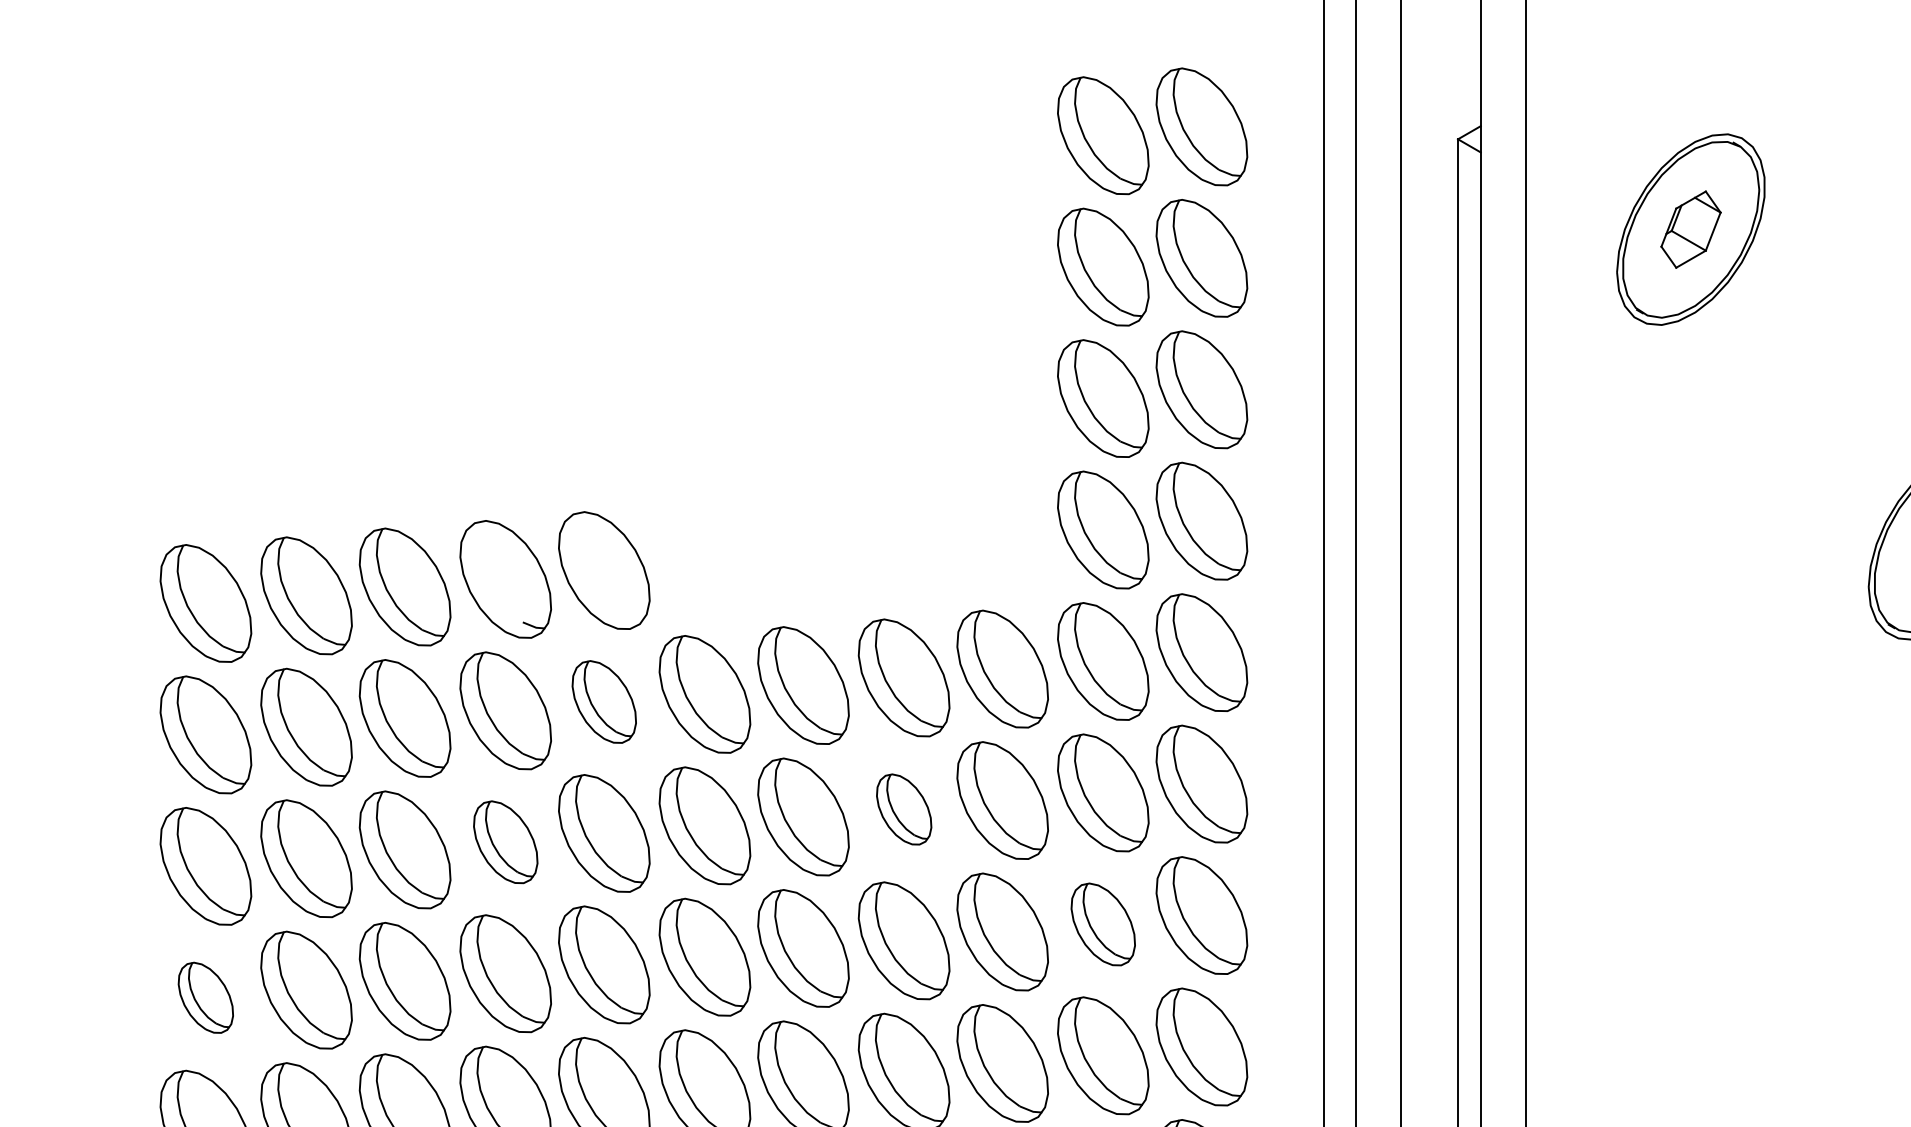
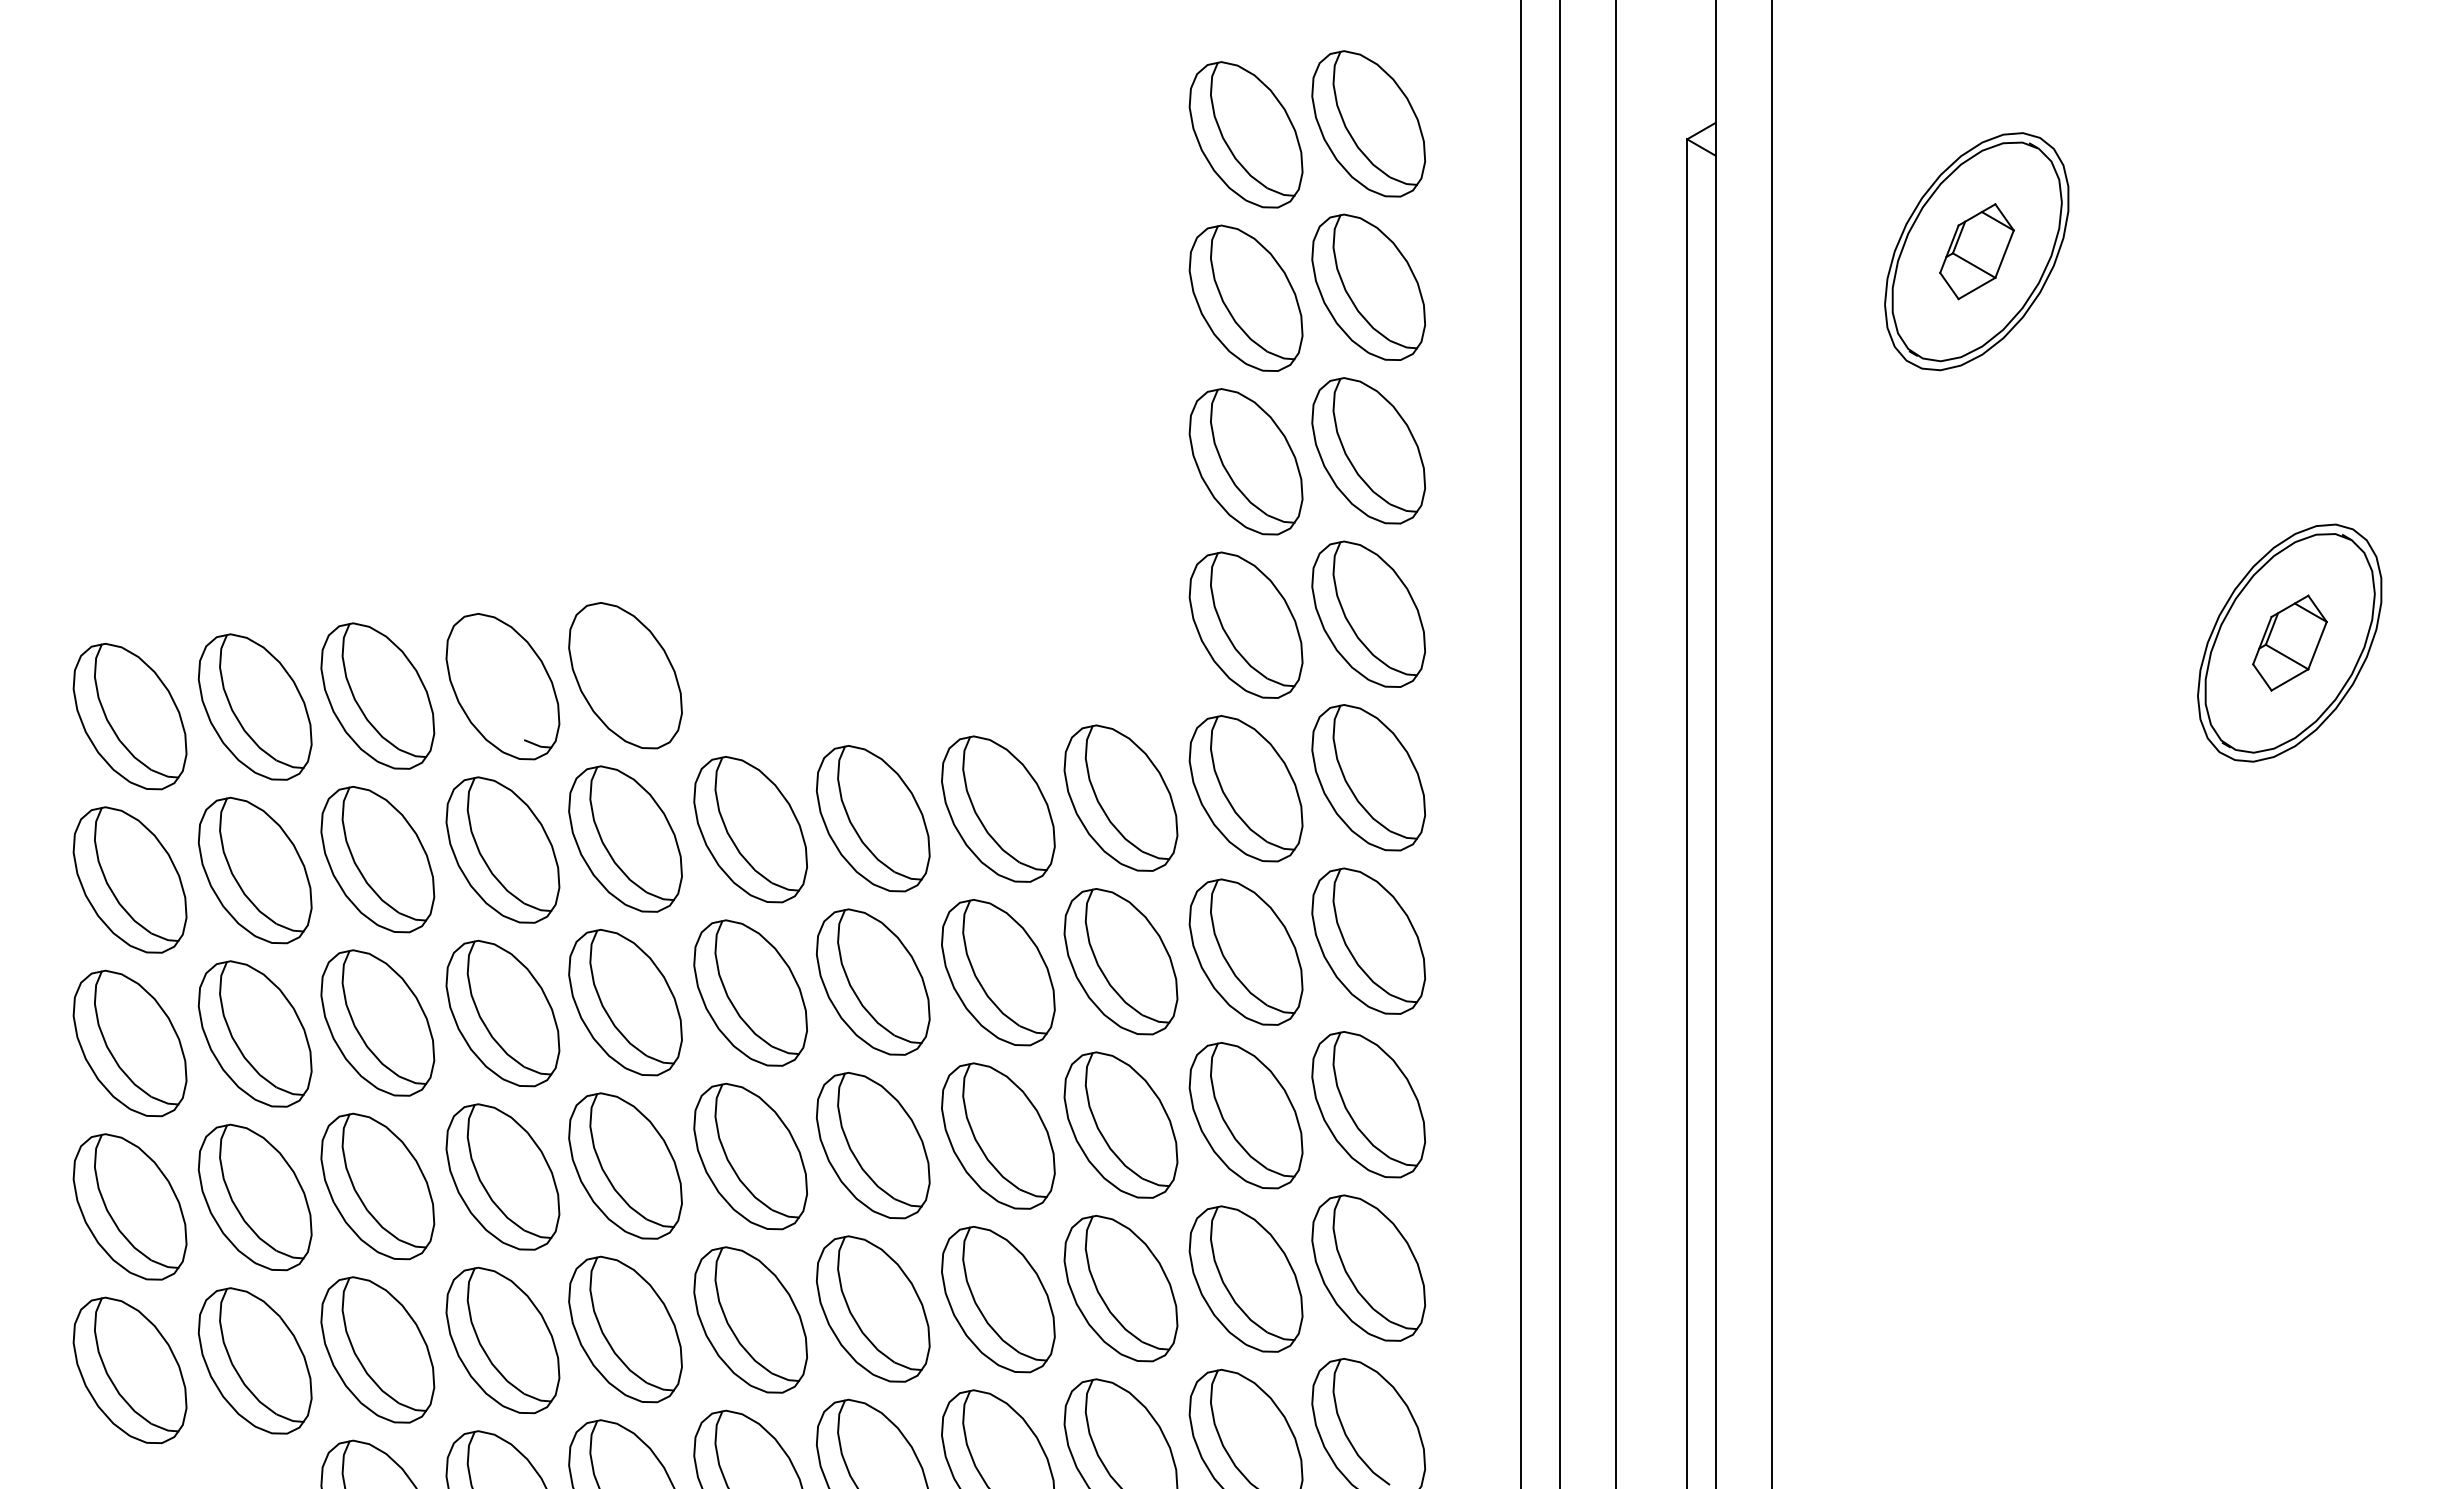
part: (604, 701) -> (625, 838), size x1.43
part: (904, 809) -> (998, 972), size x1.67
part: (505, 842) -> (502, 1013), size x1.43
part: (1102, 924) -> (1245, 1115), size x1.43
part: (205, 997) -> (129, 1206), size x1.67

